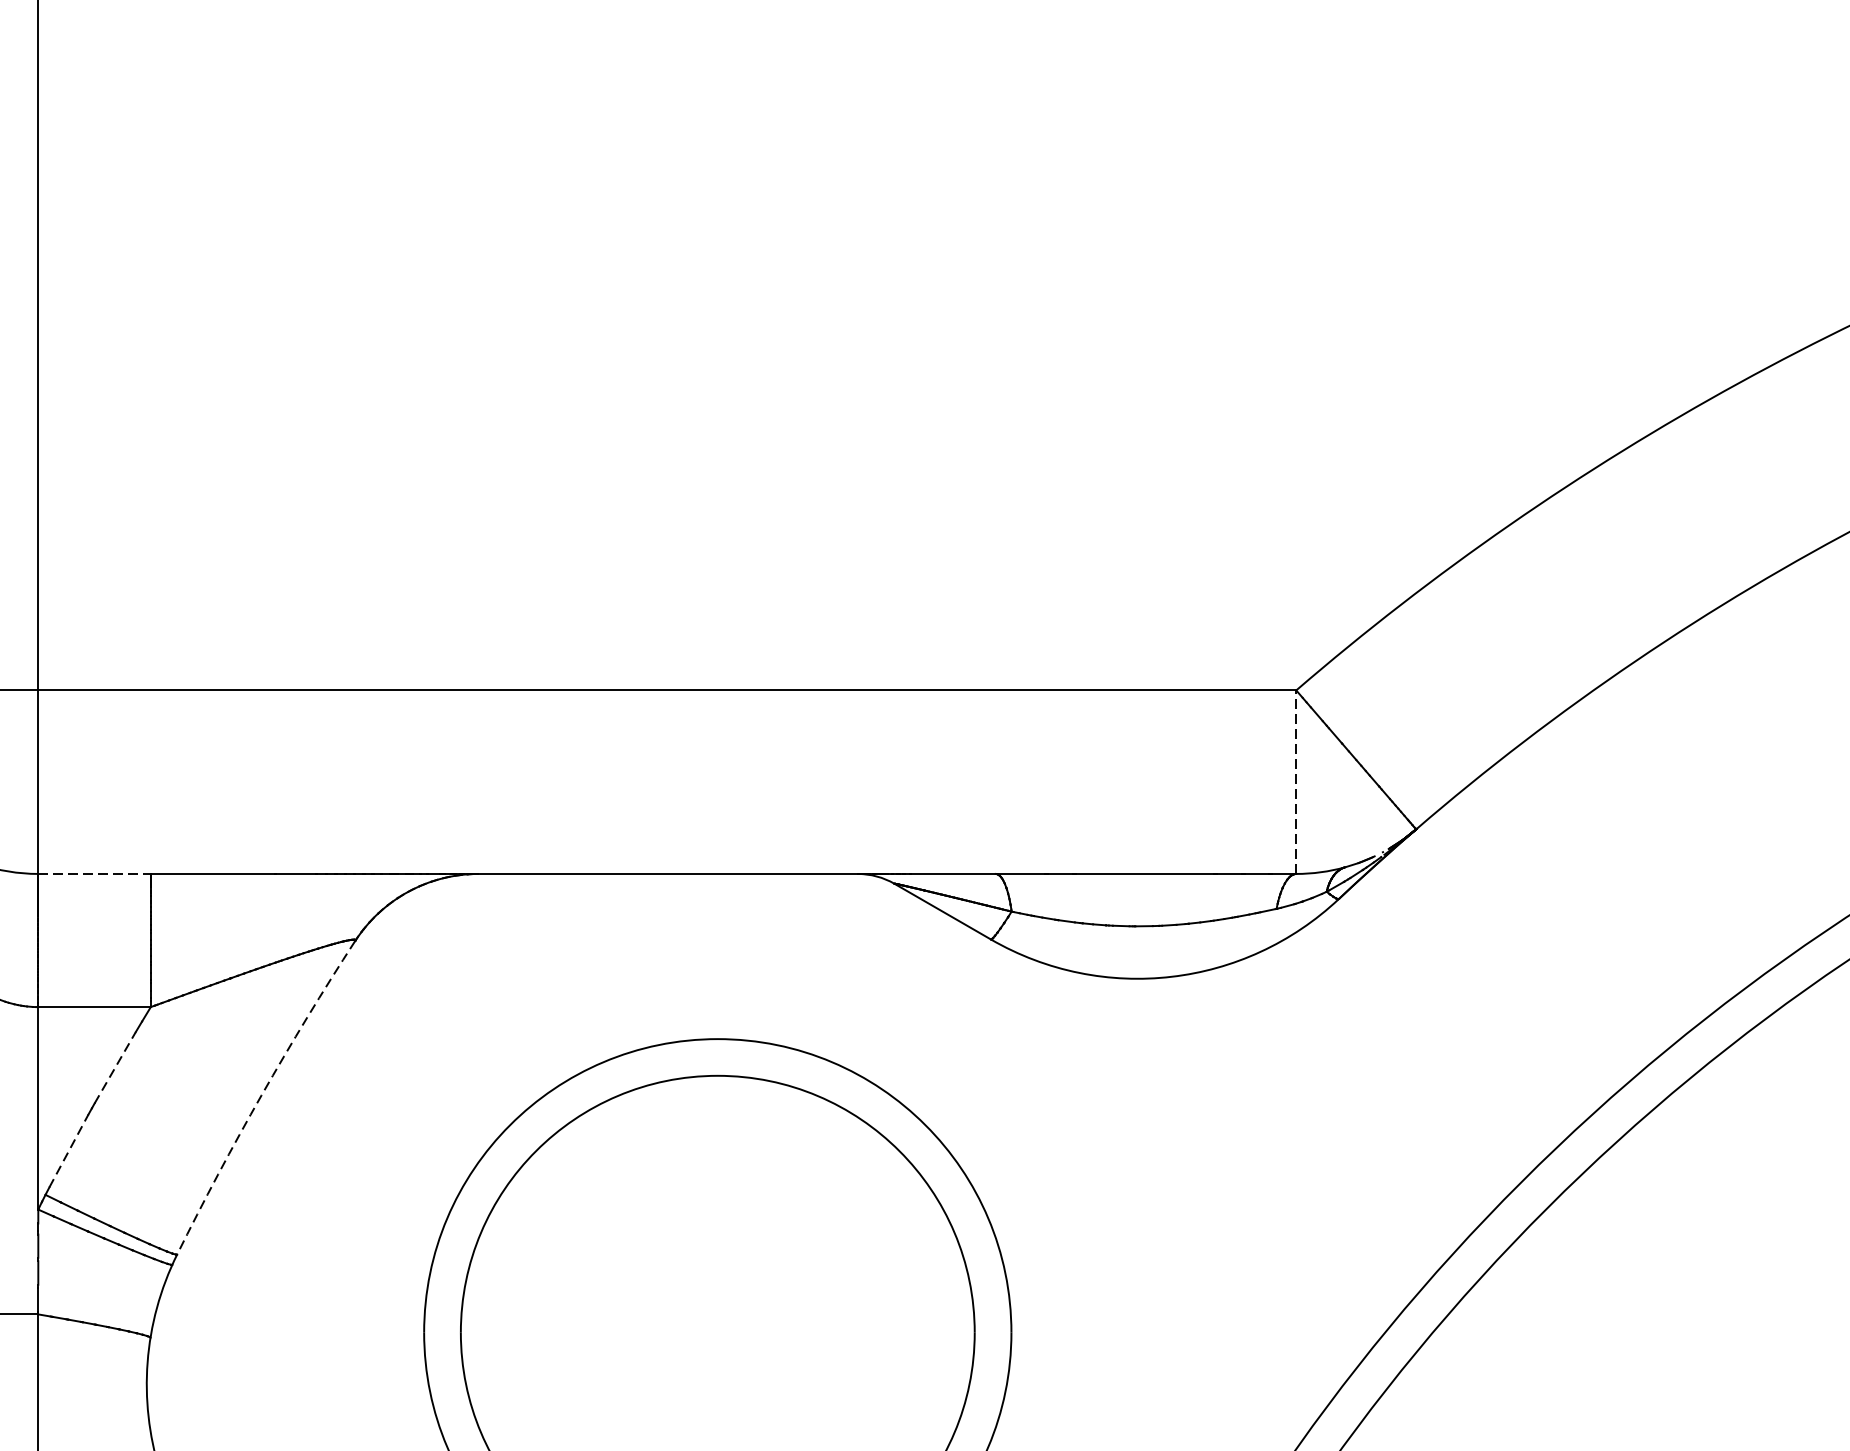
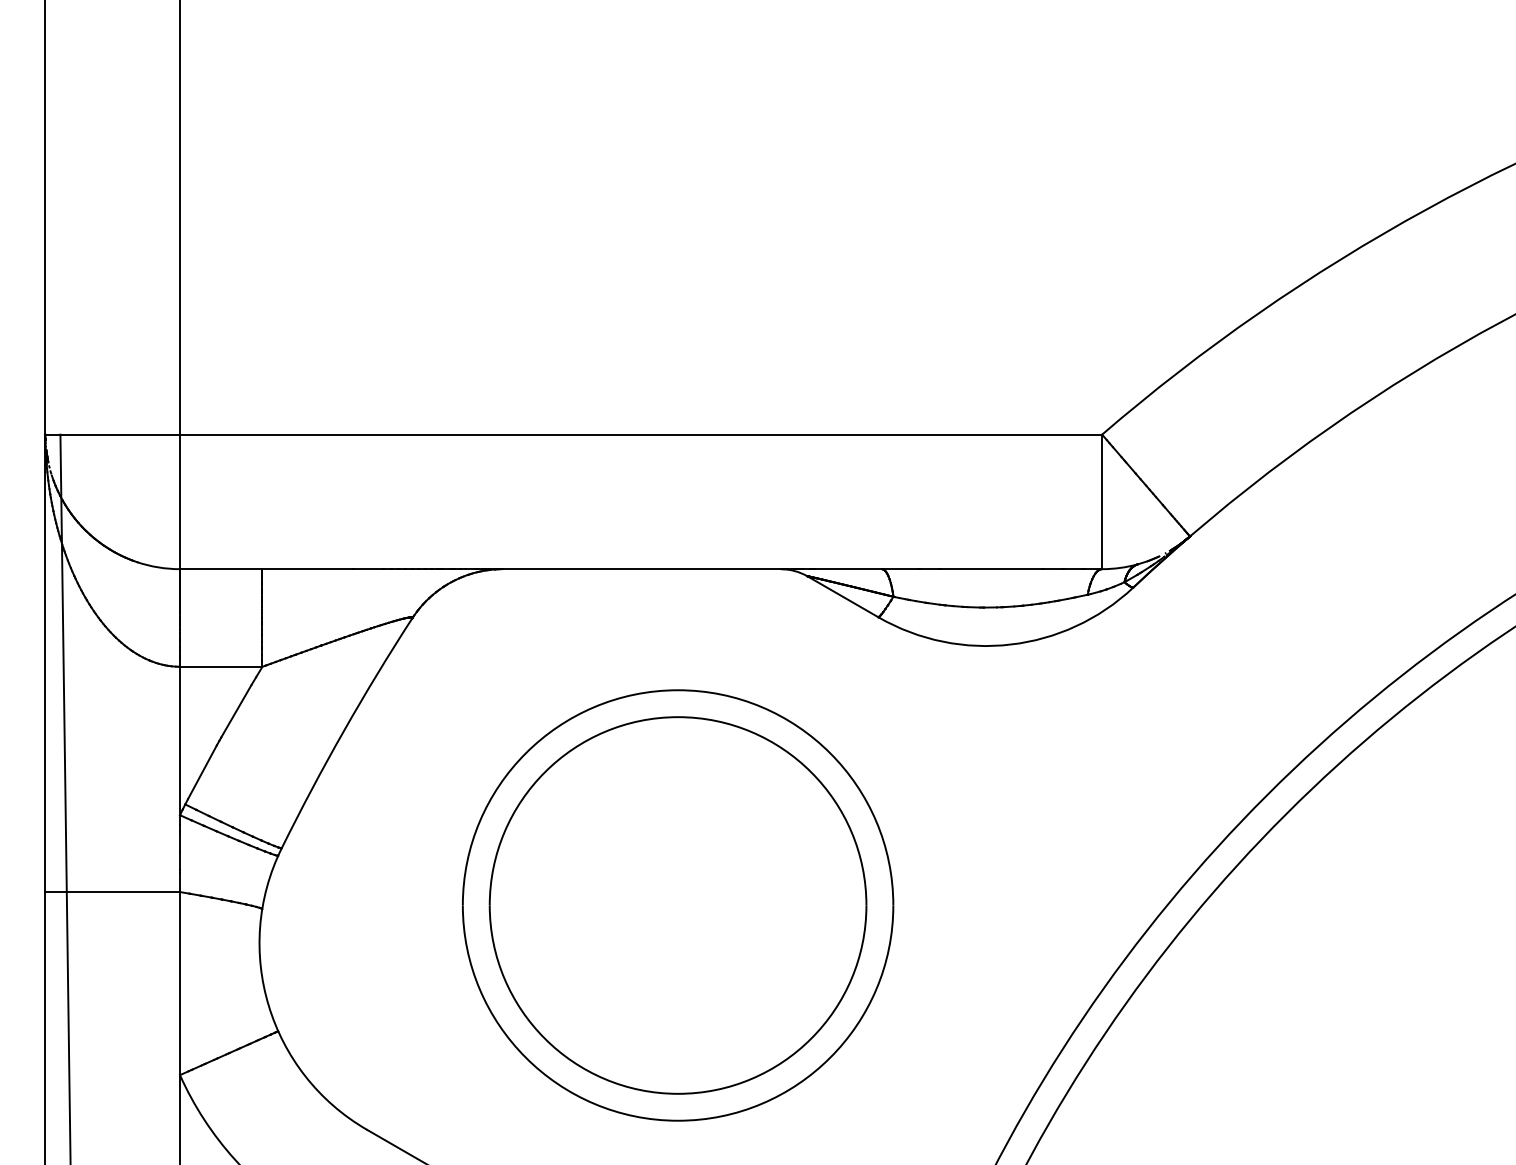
line: (1296, 781) -> (1102, 501), dashed -> solid
line: (94, 874) -> (221, 569), dashed -> solid
line: (115, 1066) -> (236, 710), dashed -> solid
arc: (261, 1095) -> (343, 731), dashed -> solid
line: (68, 1149) -> (202, 771), dashed -> solid

